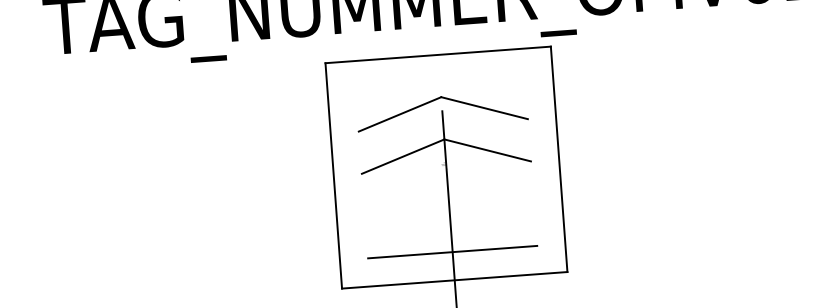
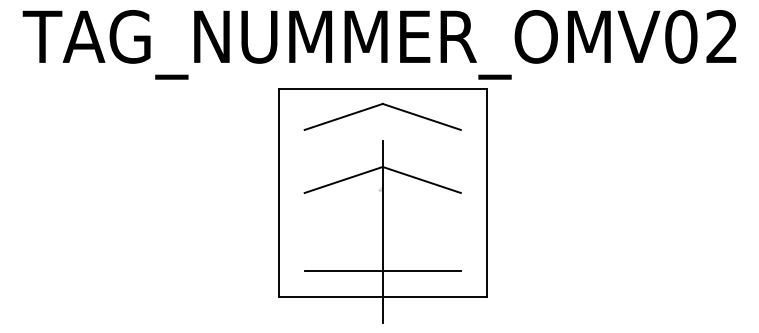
part: (436, 100) -> (378, 106), moved

